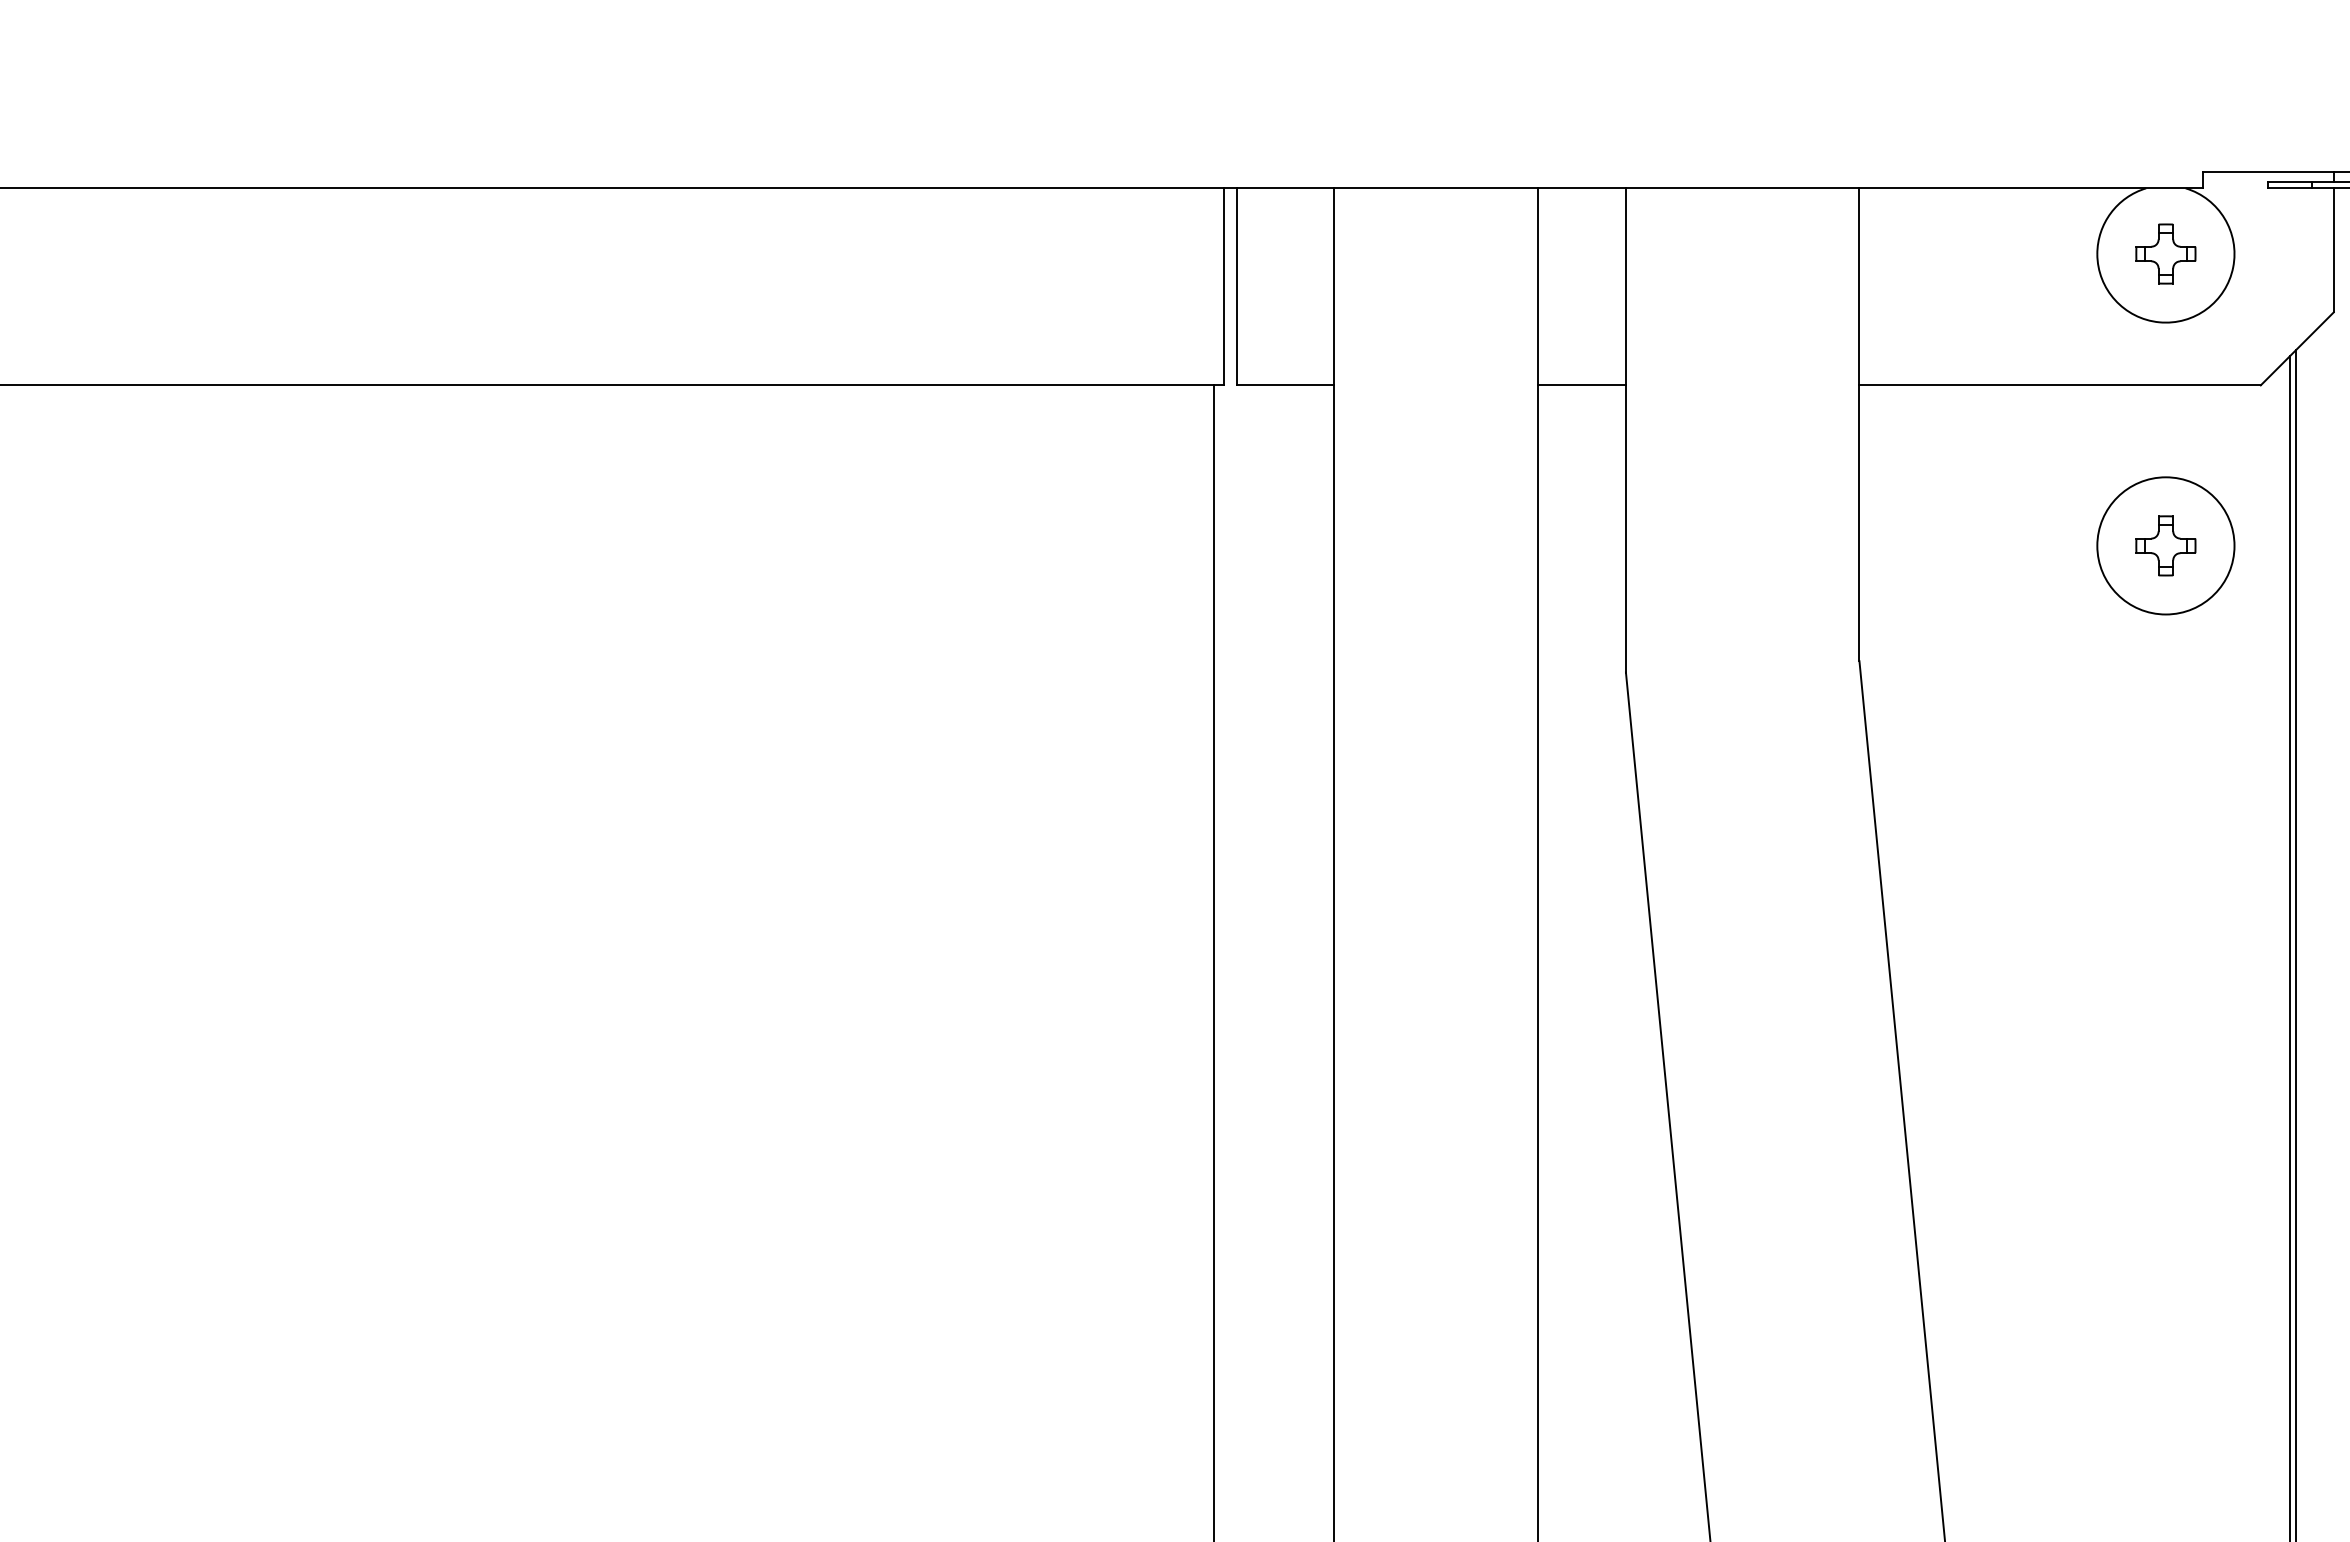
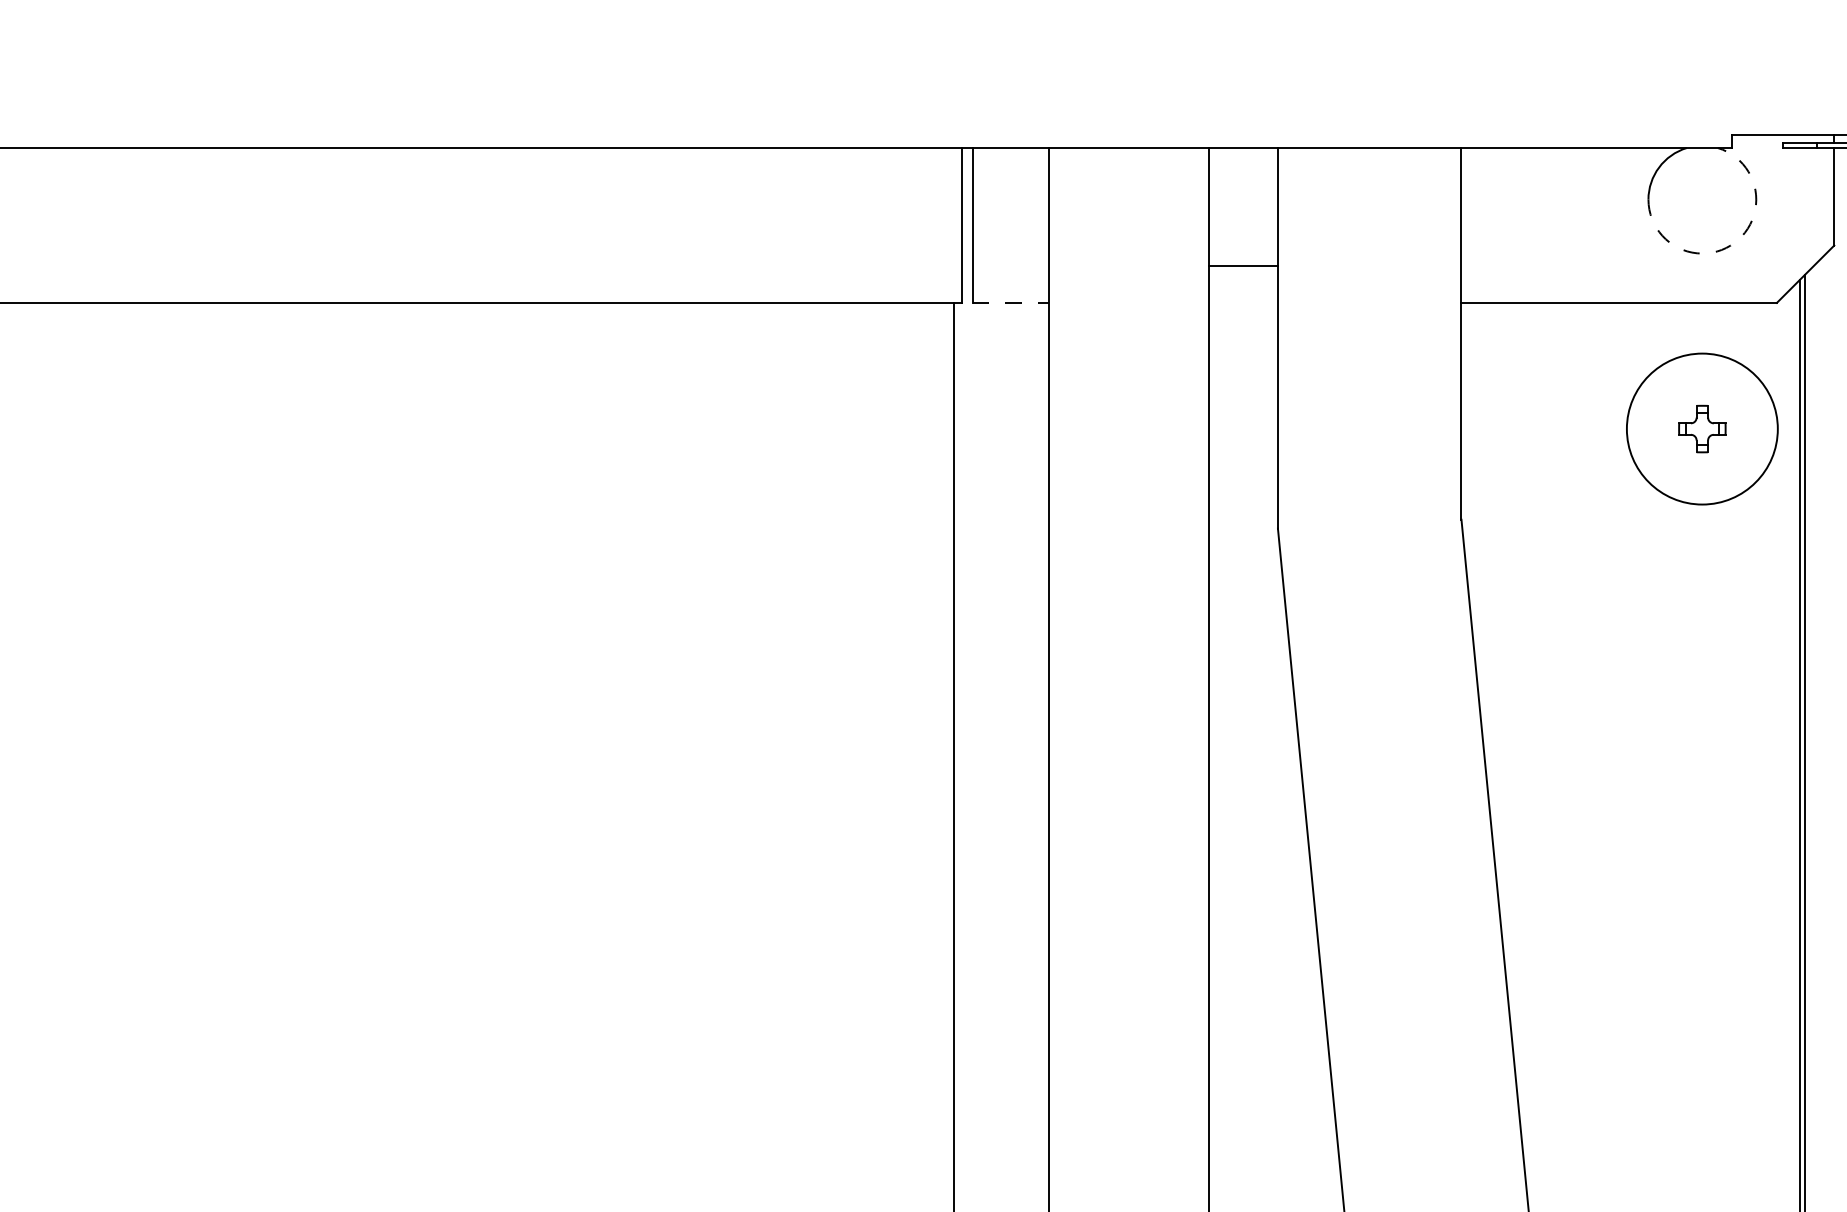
part: (2165, 253) -> (1702, 199), removed
arc: (2206, 309) -> (1734, 243), solid -> dashed
line: (1286, 385) -> (1011, 302), solid -> dashed
line: (1581, 385) -> (1243, 266), moved
circle: (2165, 545) -> (1702, 428), size x1.4

